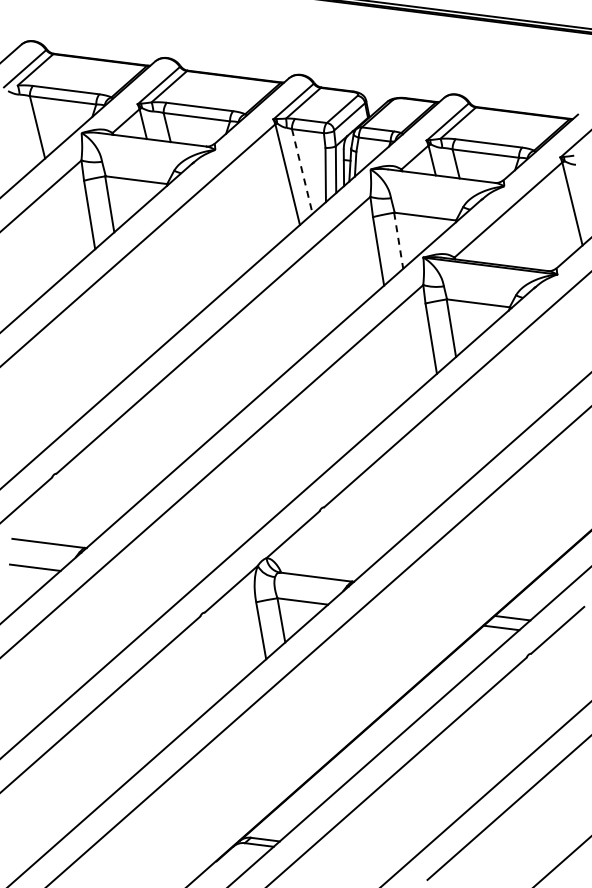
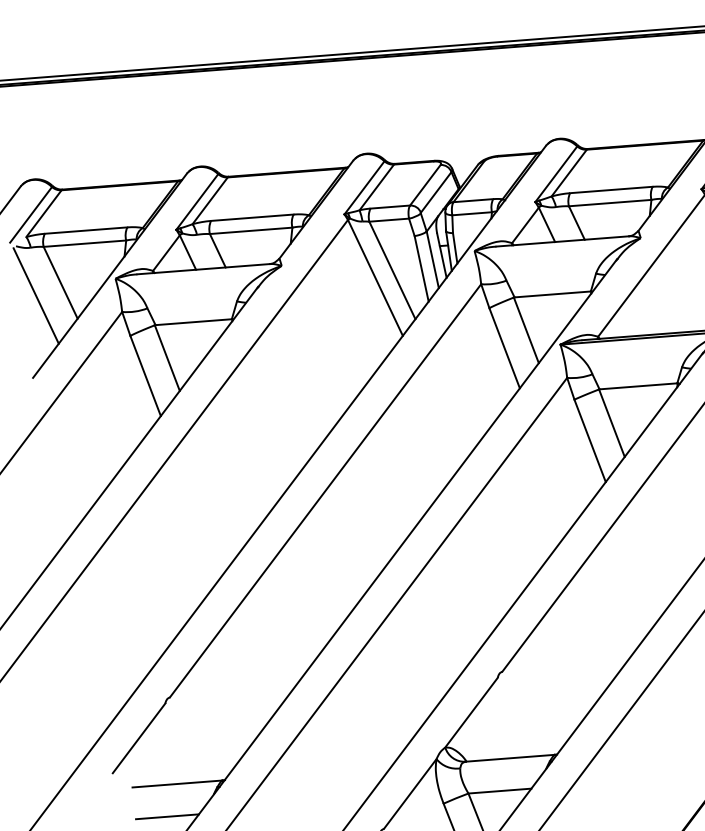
line: (15, 133) -> (35, 295), added
line: (302, 171) -> (392, 270), dashed -> solid
line: (398, 241) -> (526, 331), dashed -> solid

